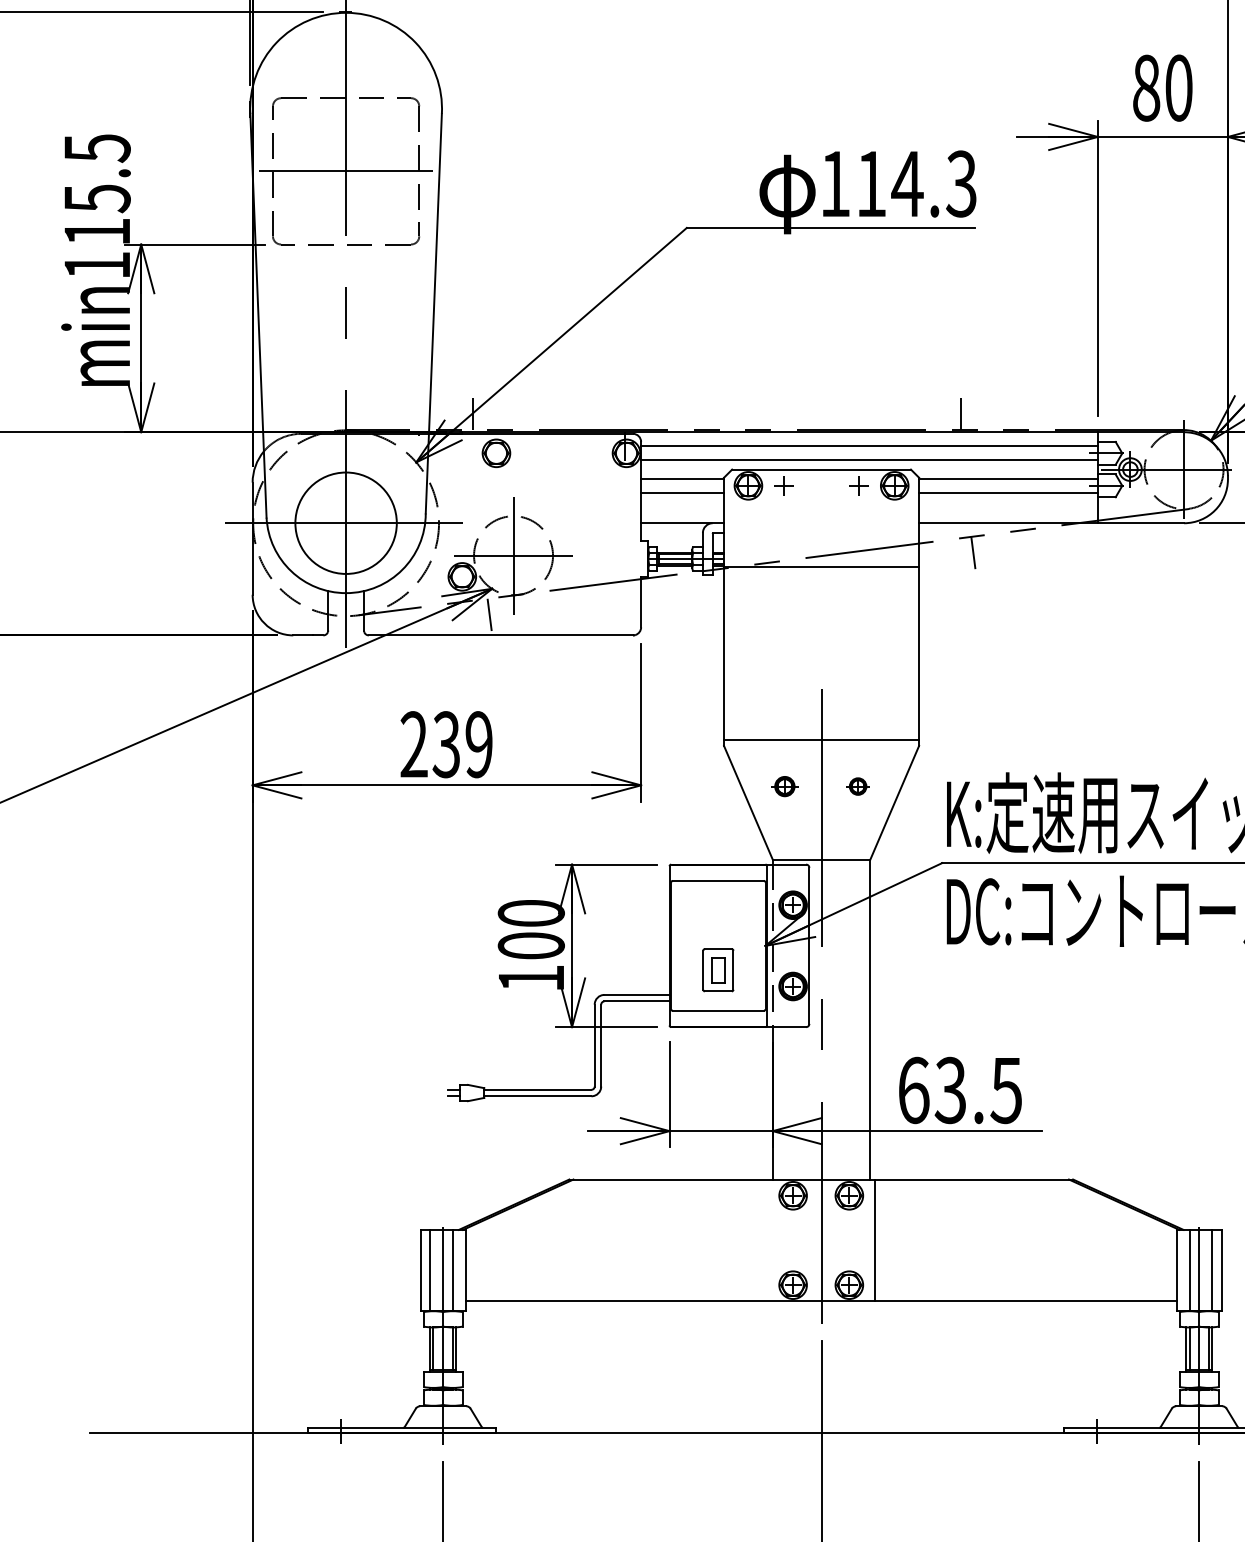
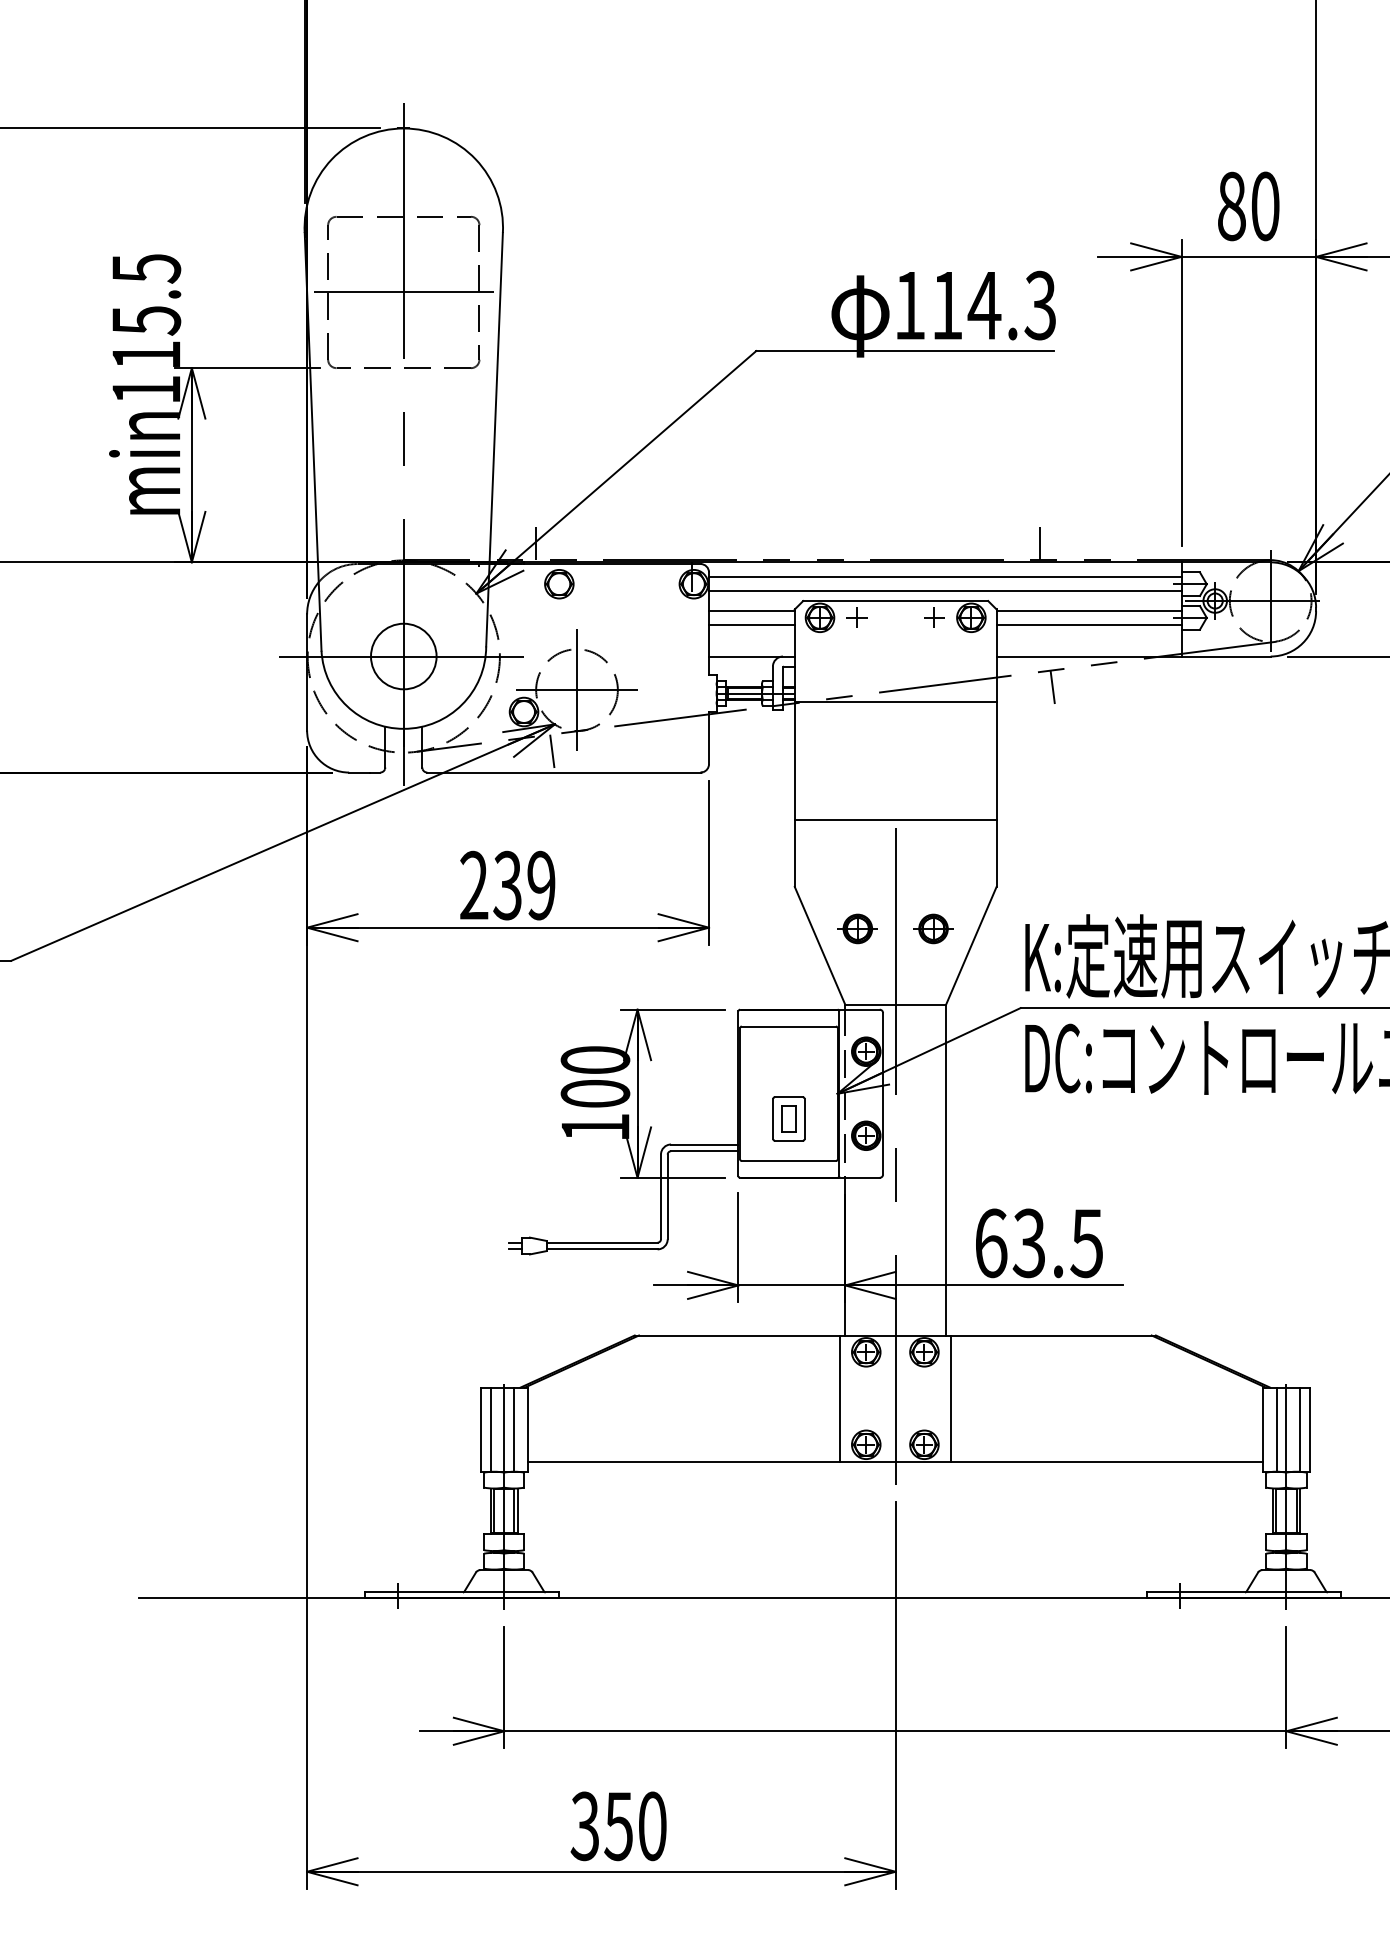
circle: (345, 523) -> (403, 656), size x0.62
line: (821, 739) -> (895, 819), moved
part: (784, 786) -> (857, 928), size x1.43
part: (858, 786) -> (933, 928), size x1.67
line: (768, 1240) -> (840, 1398), added

